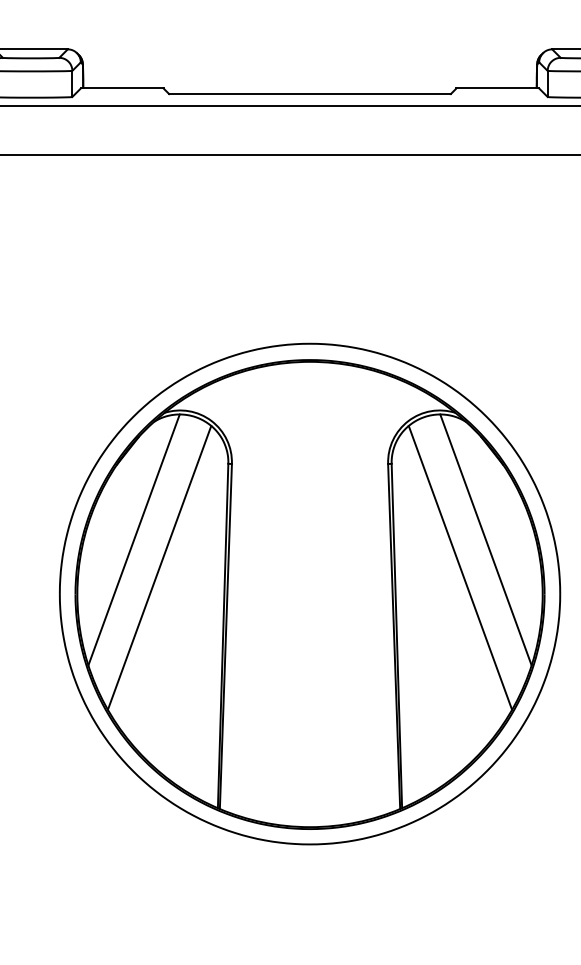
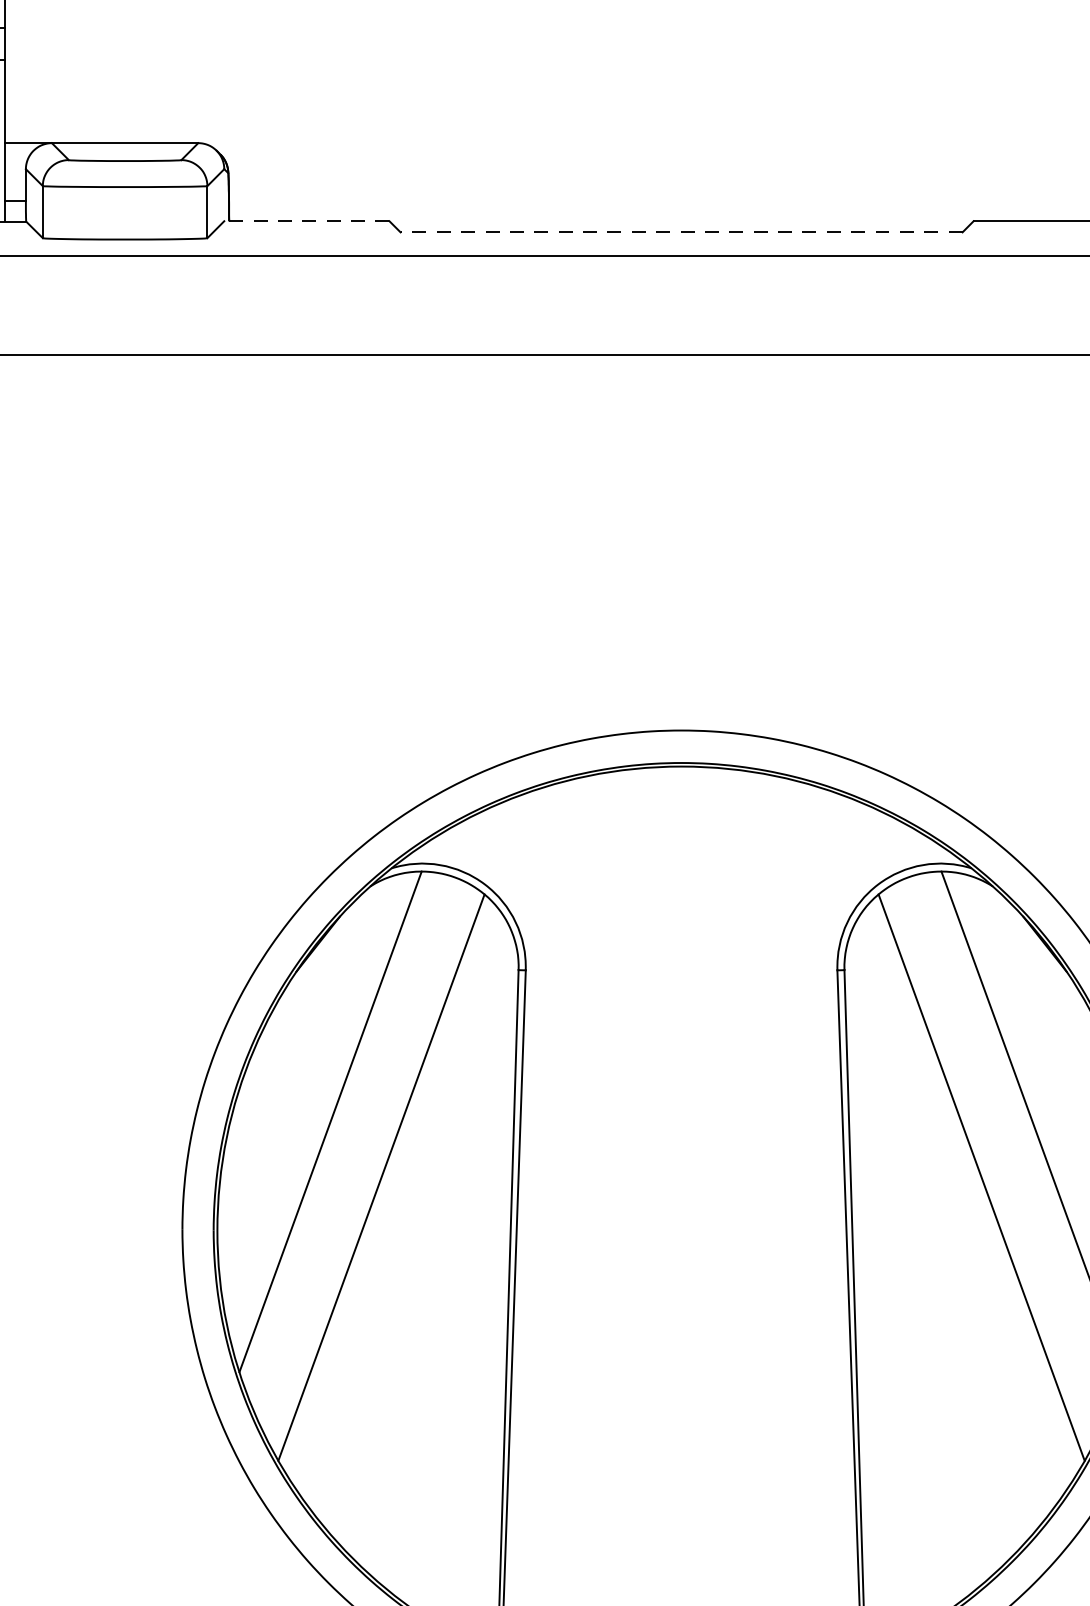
line: (121, 88) -> (305, 221), solid -> dashed
line: (310, 94) -> (682, 233), solid -> dashed

